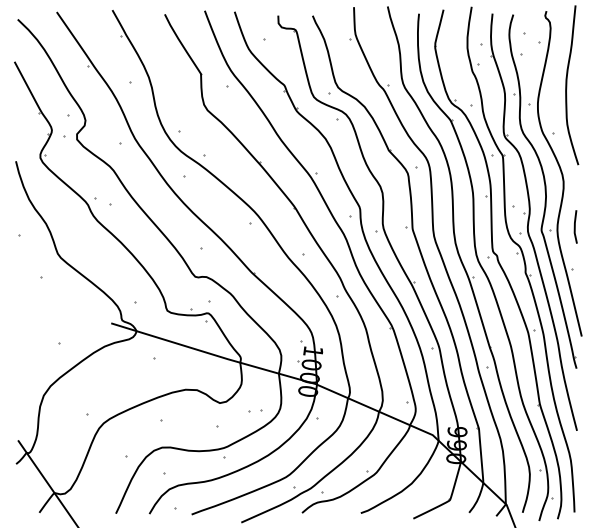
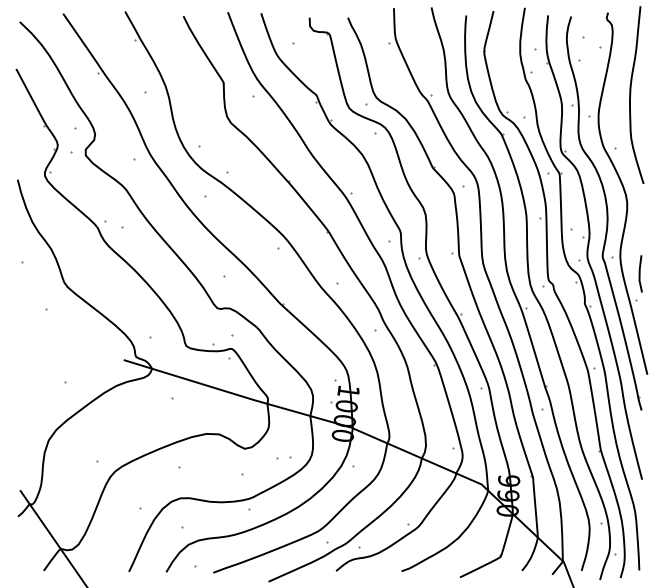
line: (575, 226) -> (640, 273), moved

